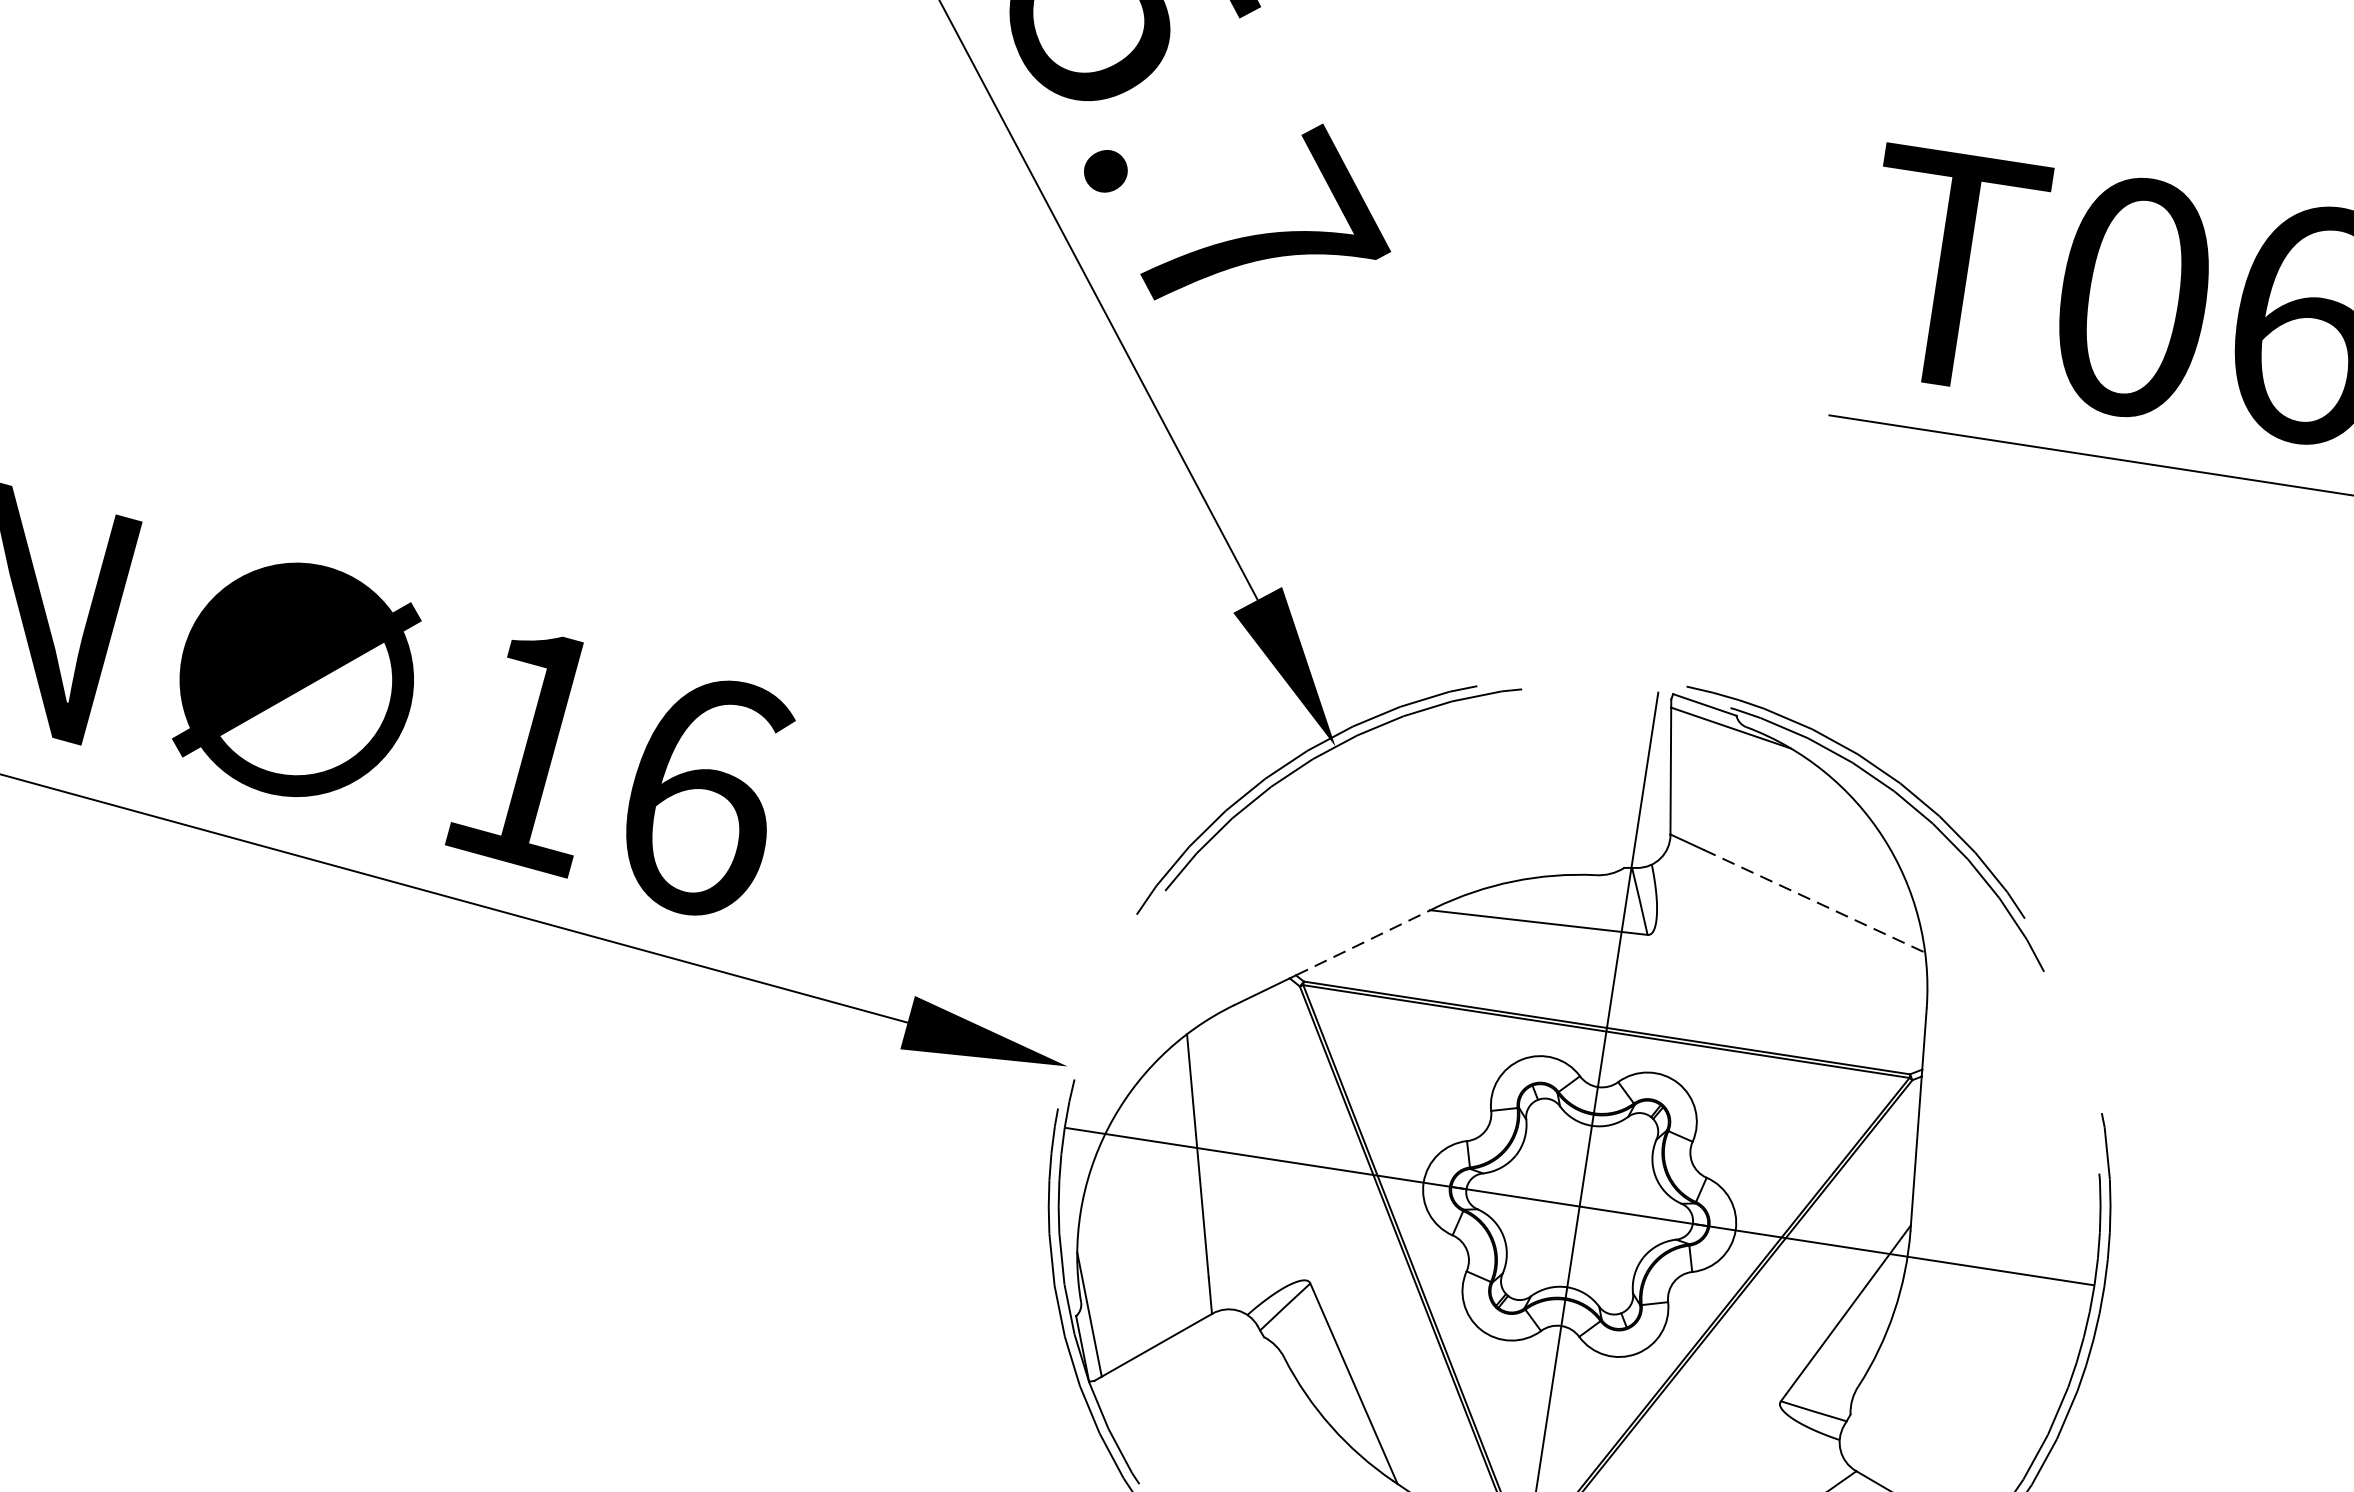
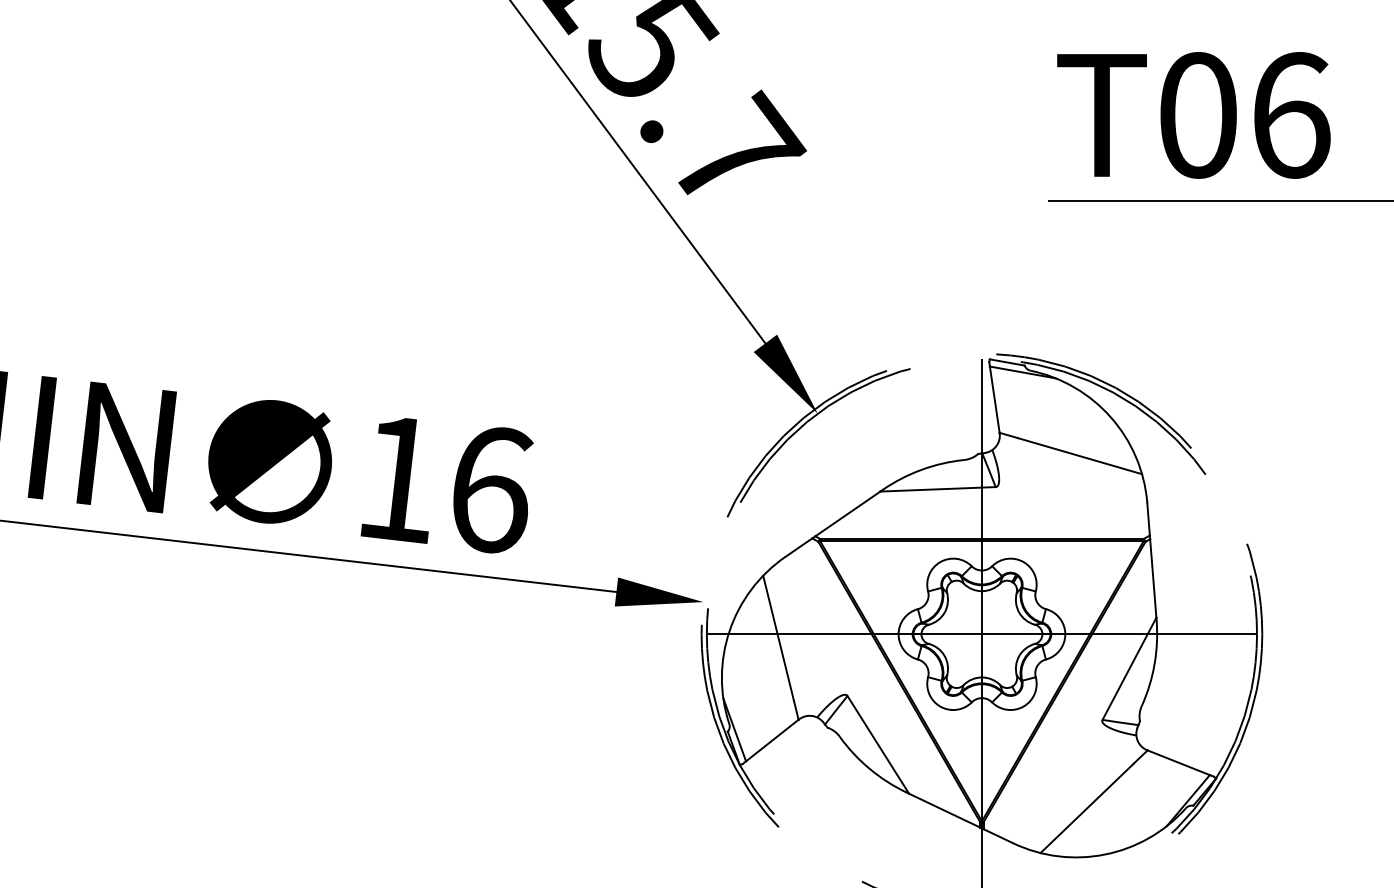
line: (1815, 901) -> (1080, 456), dashed -> solid
line: (1364, 942) -> (848, 513), dashed -> solid

